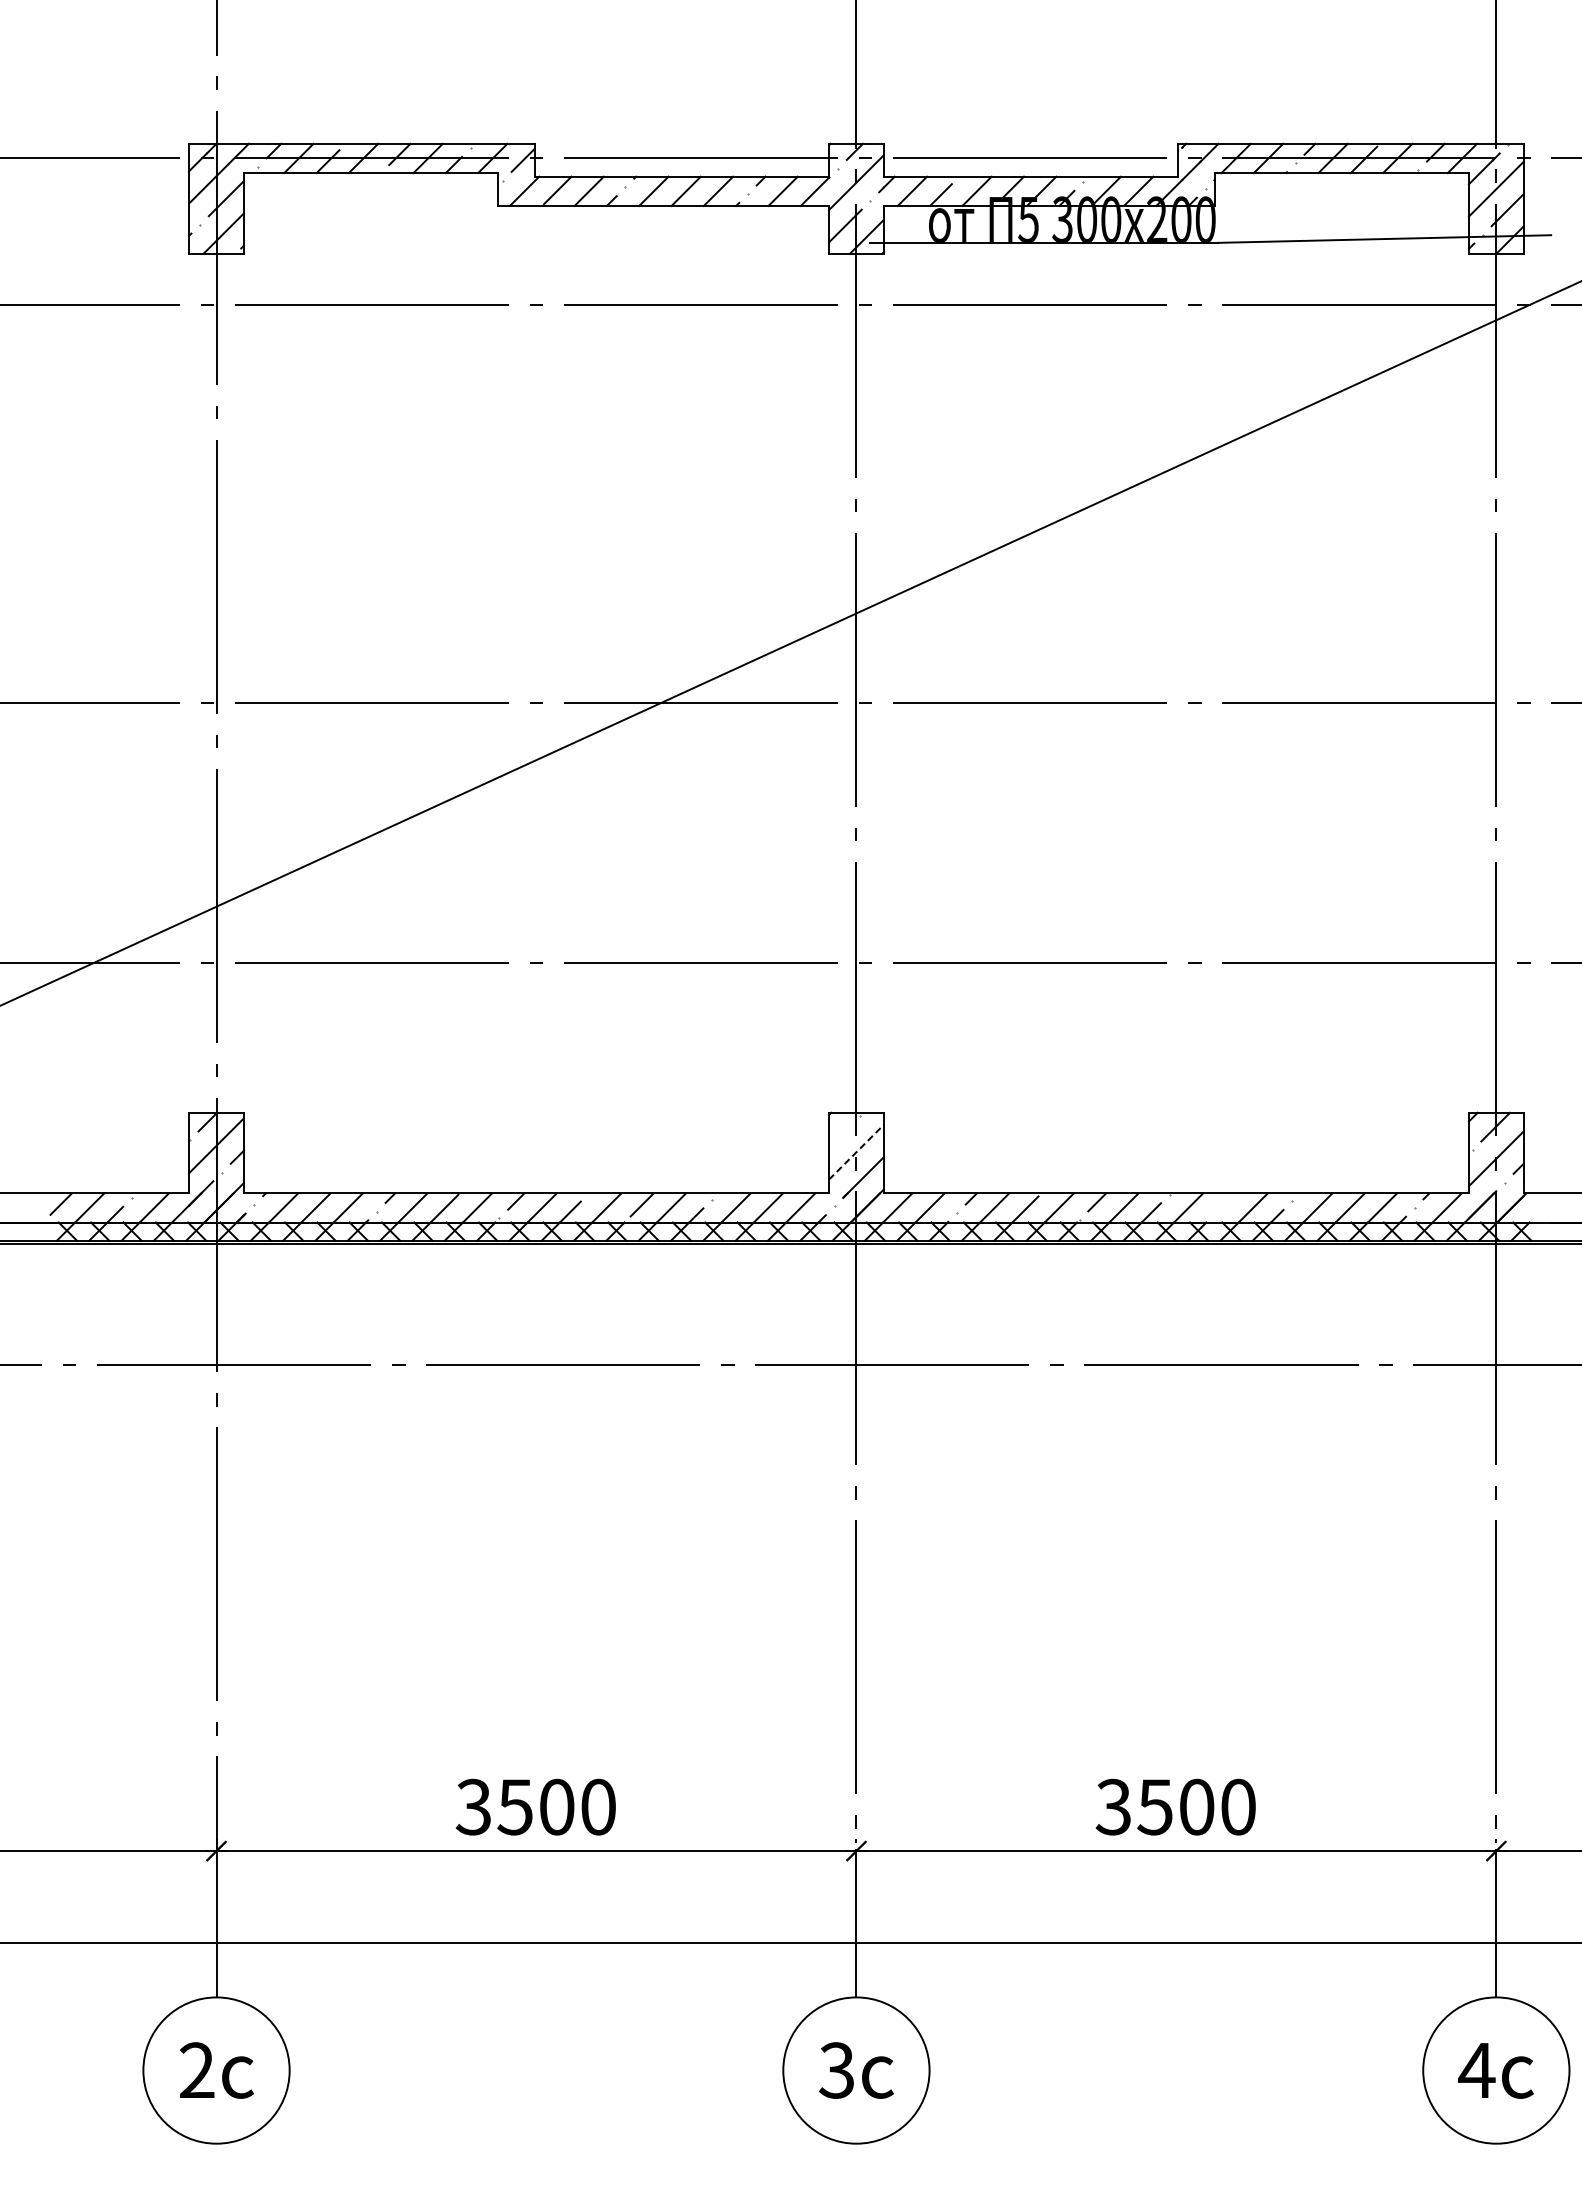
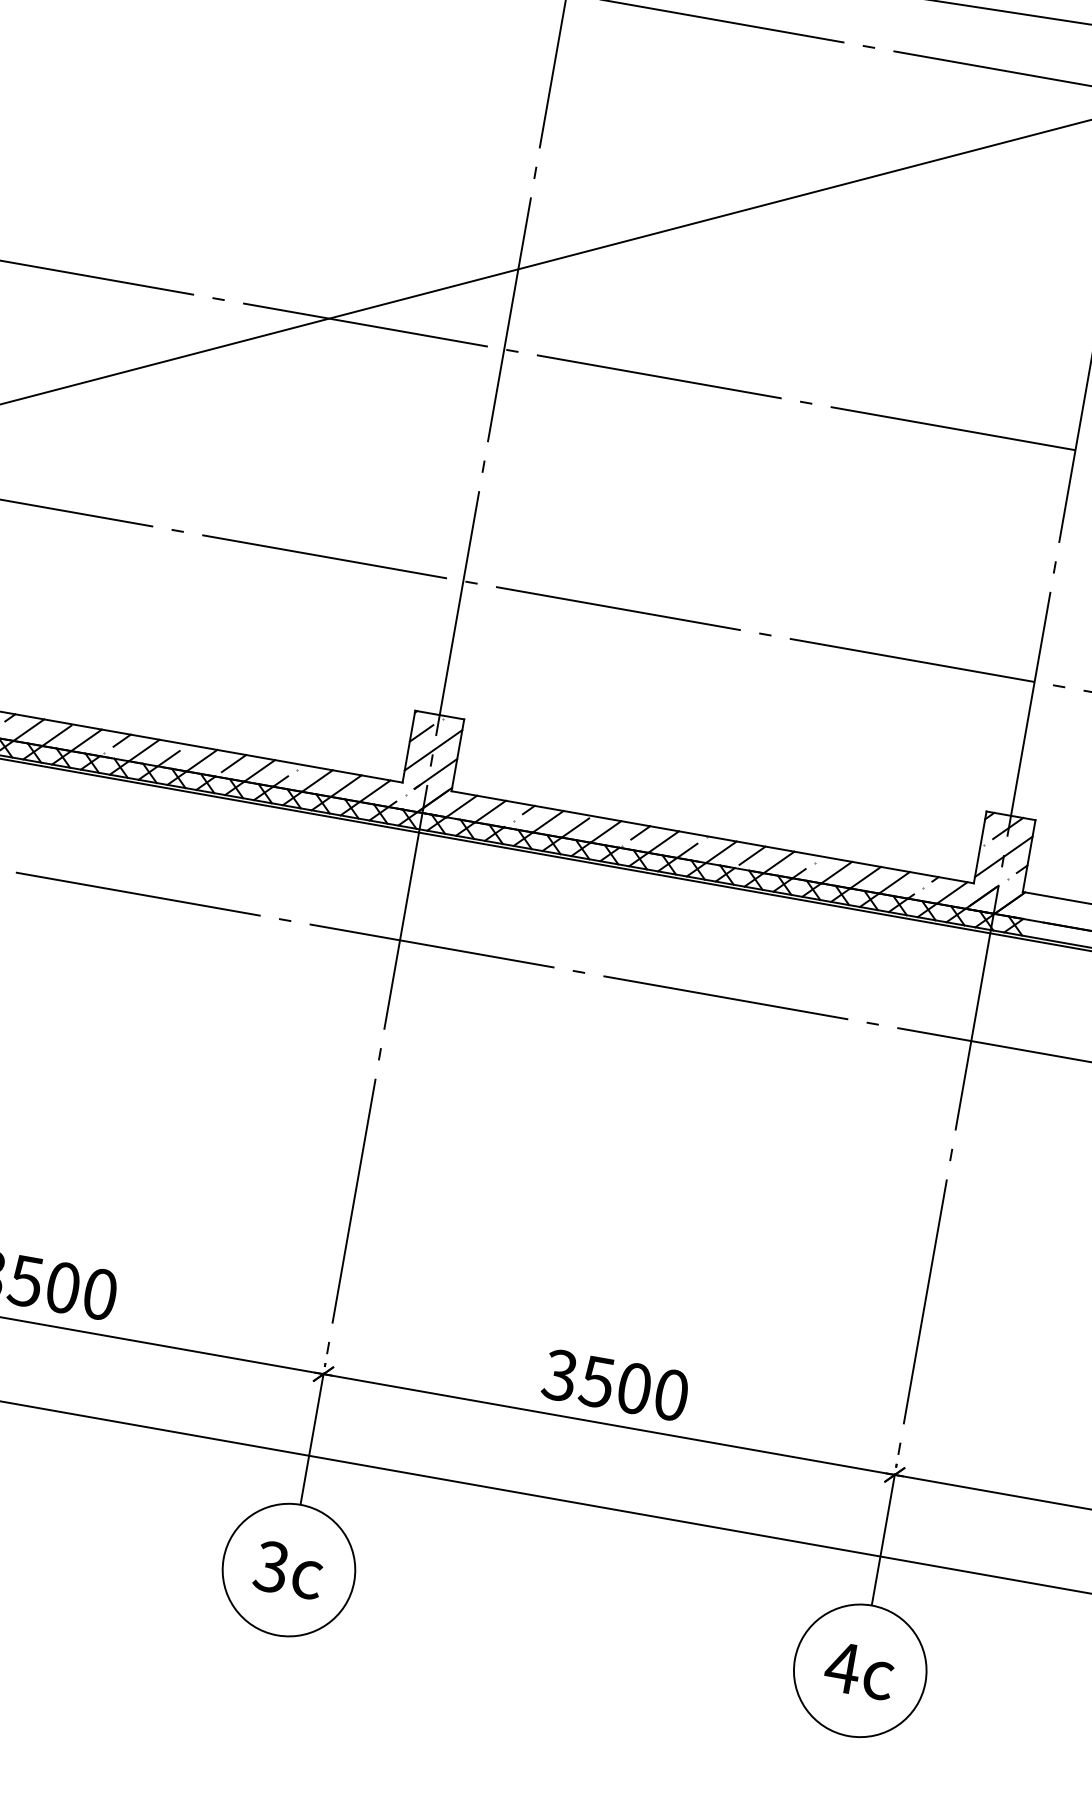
line: (840, 1136) -> (421, 733), added
line: (856, 1152) -> (433, 750), dashed -> solid
line: (1222, 1205) -> (751, 855), added

